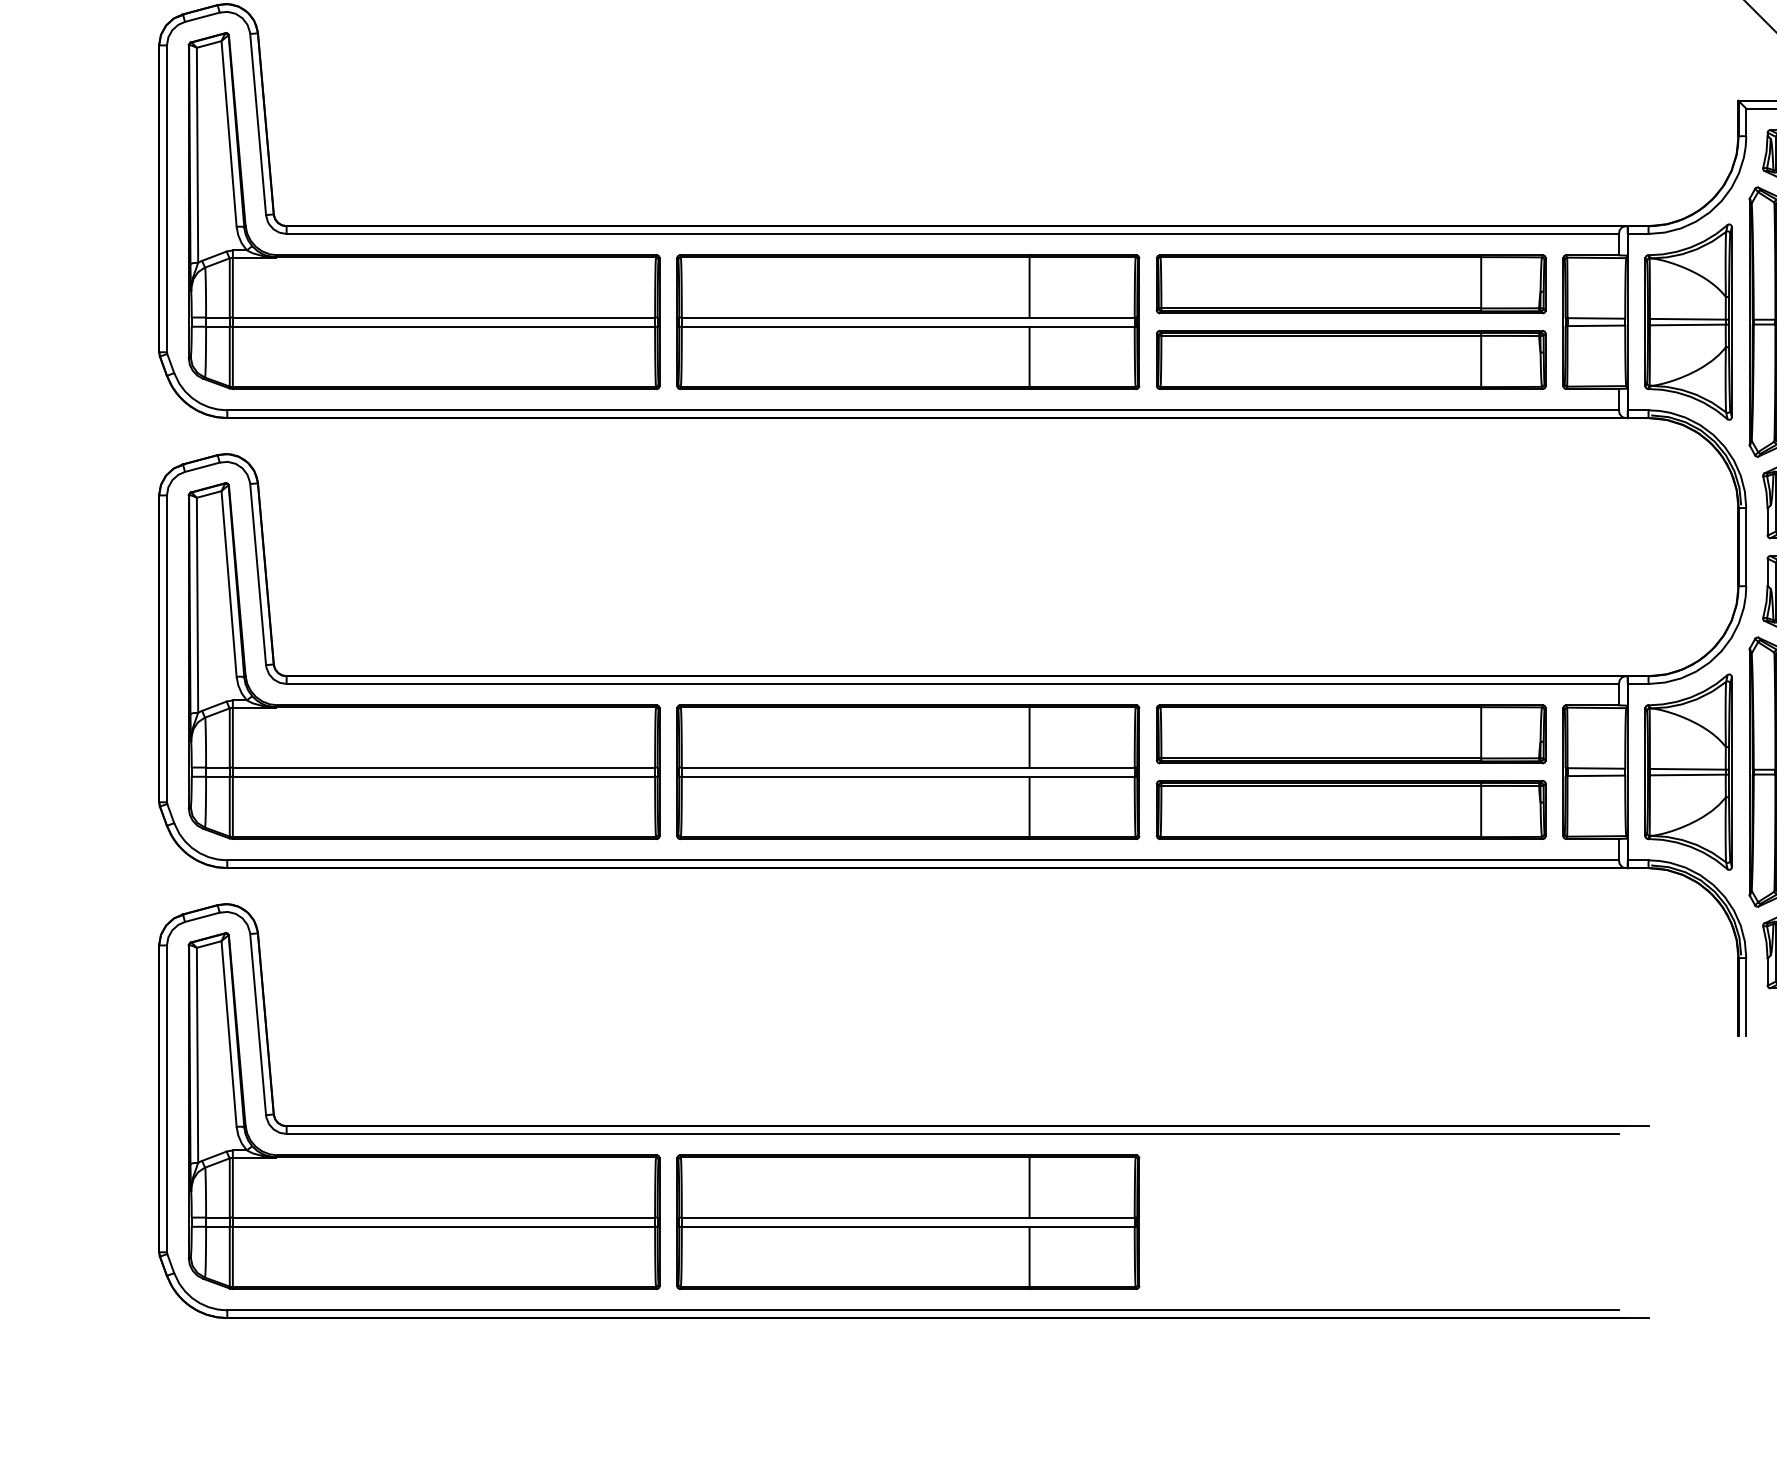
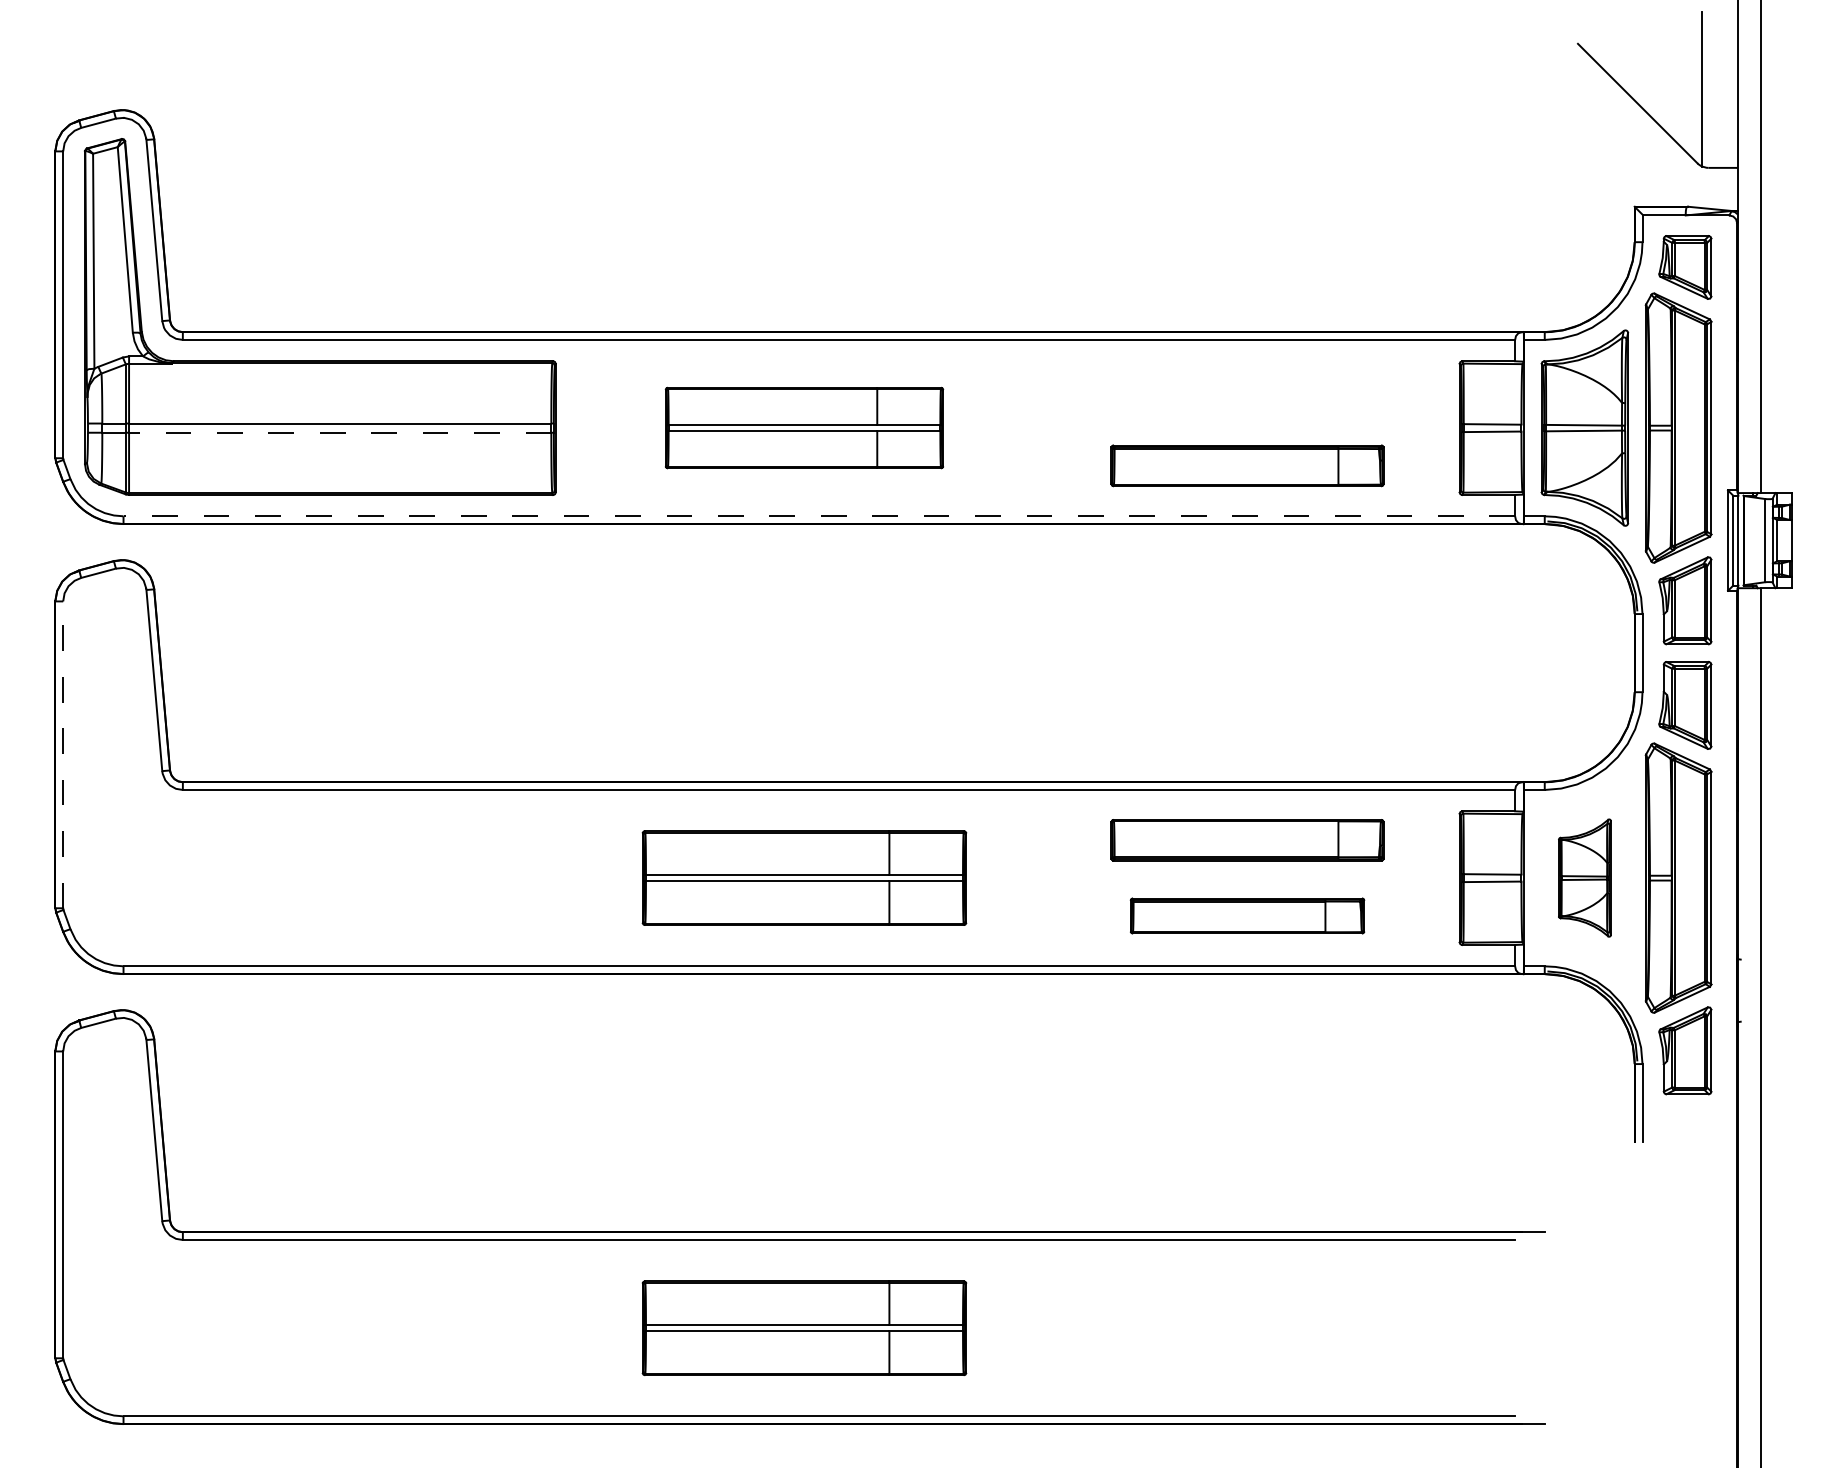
part: (1351, 284) -> (1247, 390), removed
part: (908, 321) -> (804, 427), size x0.6
line: (443, 326) -> (339, 432), solid -> dashed
part: (1351, 359) -> (1247, 465), size x0.7
line: (923, 410) -> (819, 516), solid -> dashed
line: (167, 648) -> (63, 754), solid -> dashed
part: (424, 704) -> (320, 810), removed
part: (1351, 734) -> (1247, 840), size x0.7
part: (908, 771) -> (804, 877), size x0.7
part: (1688, 771) -> (1584, 877), size x0.6
part: (1351, 809) -> (1247, 915), size x0.6
part: (423, 1154) -> (319, 1260), removed
part: (908, 1222) -> (804, 1328), size x0.7

